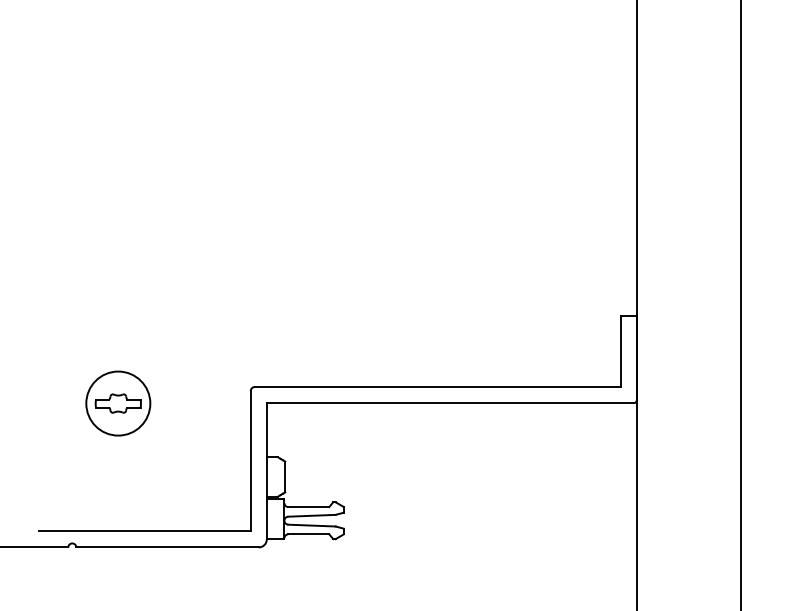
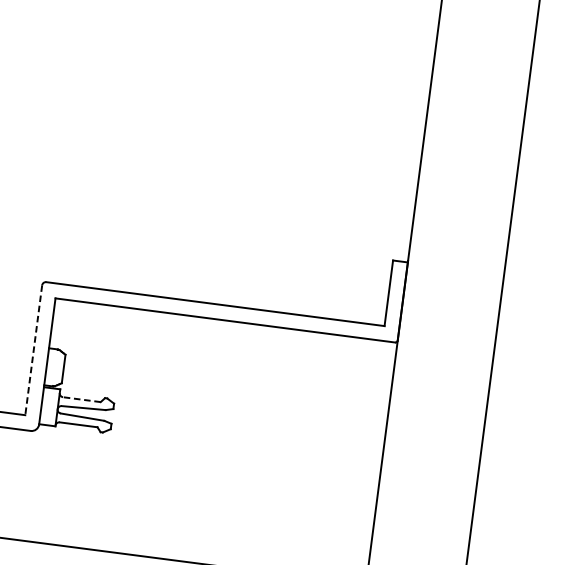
line: (250, 461) -> (33, 350), solid -> dashed
line: (308, 507) -> (81, 400), solid -> dashed

